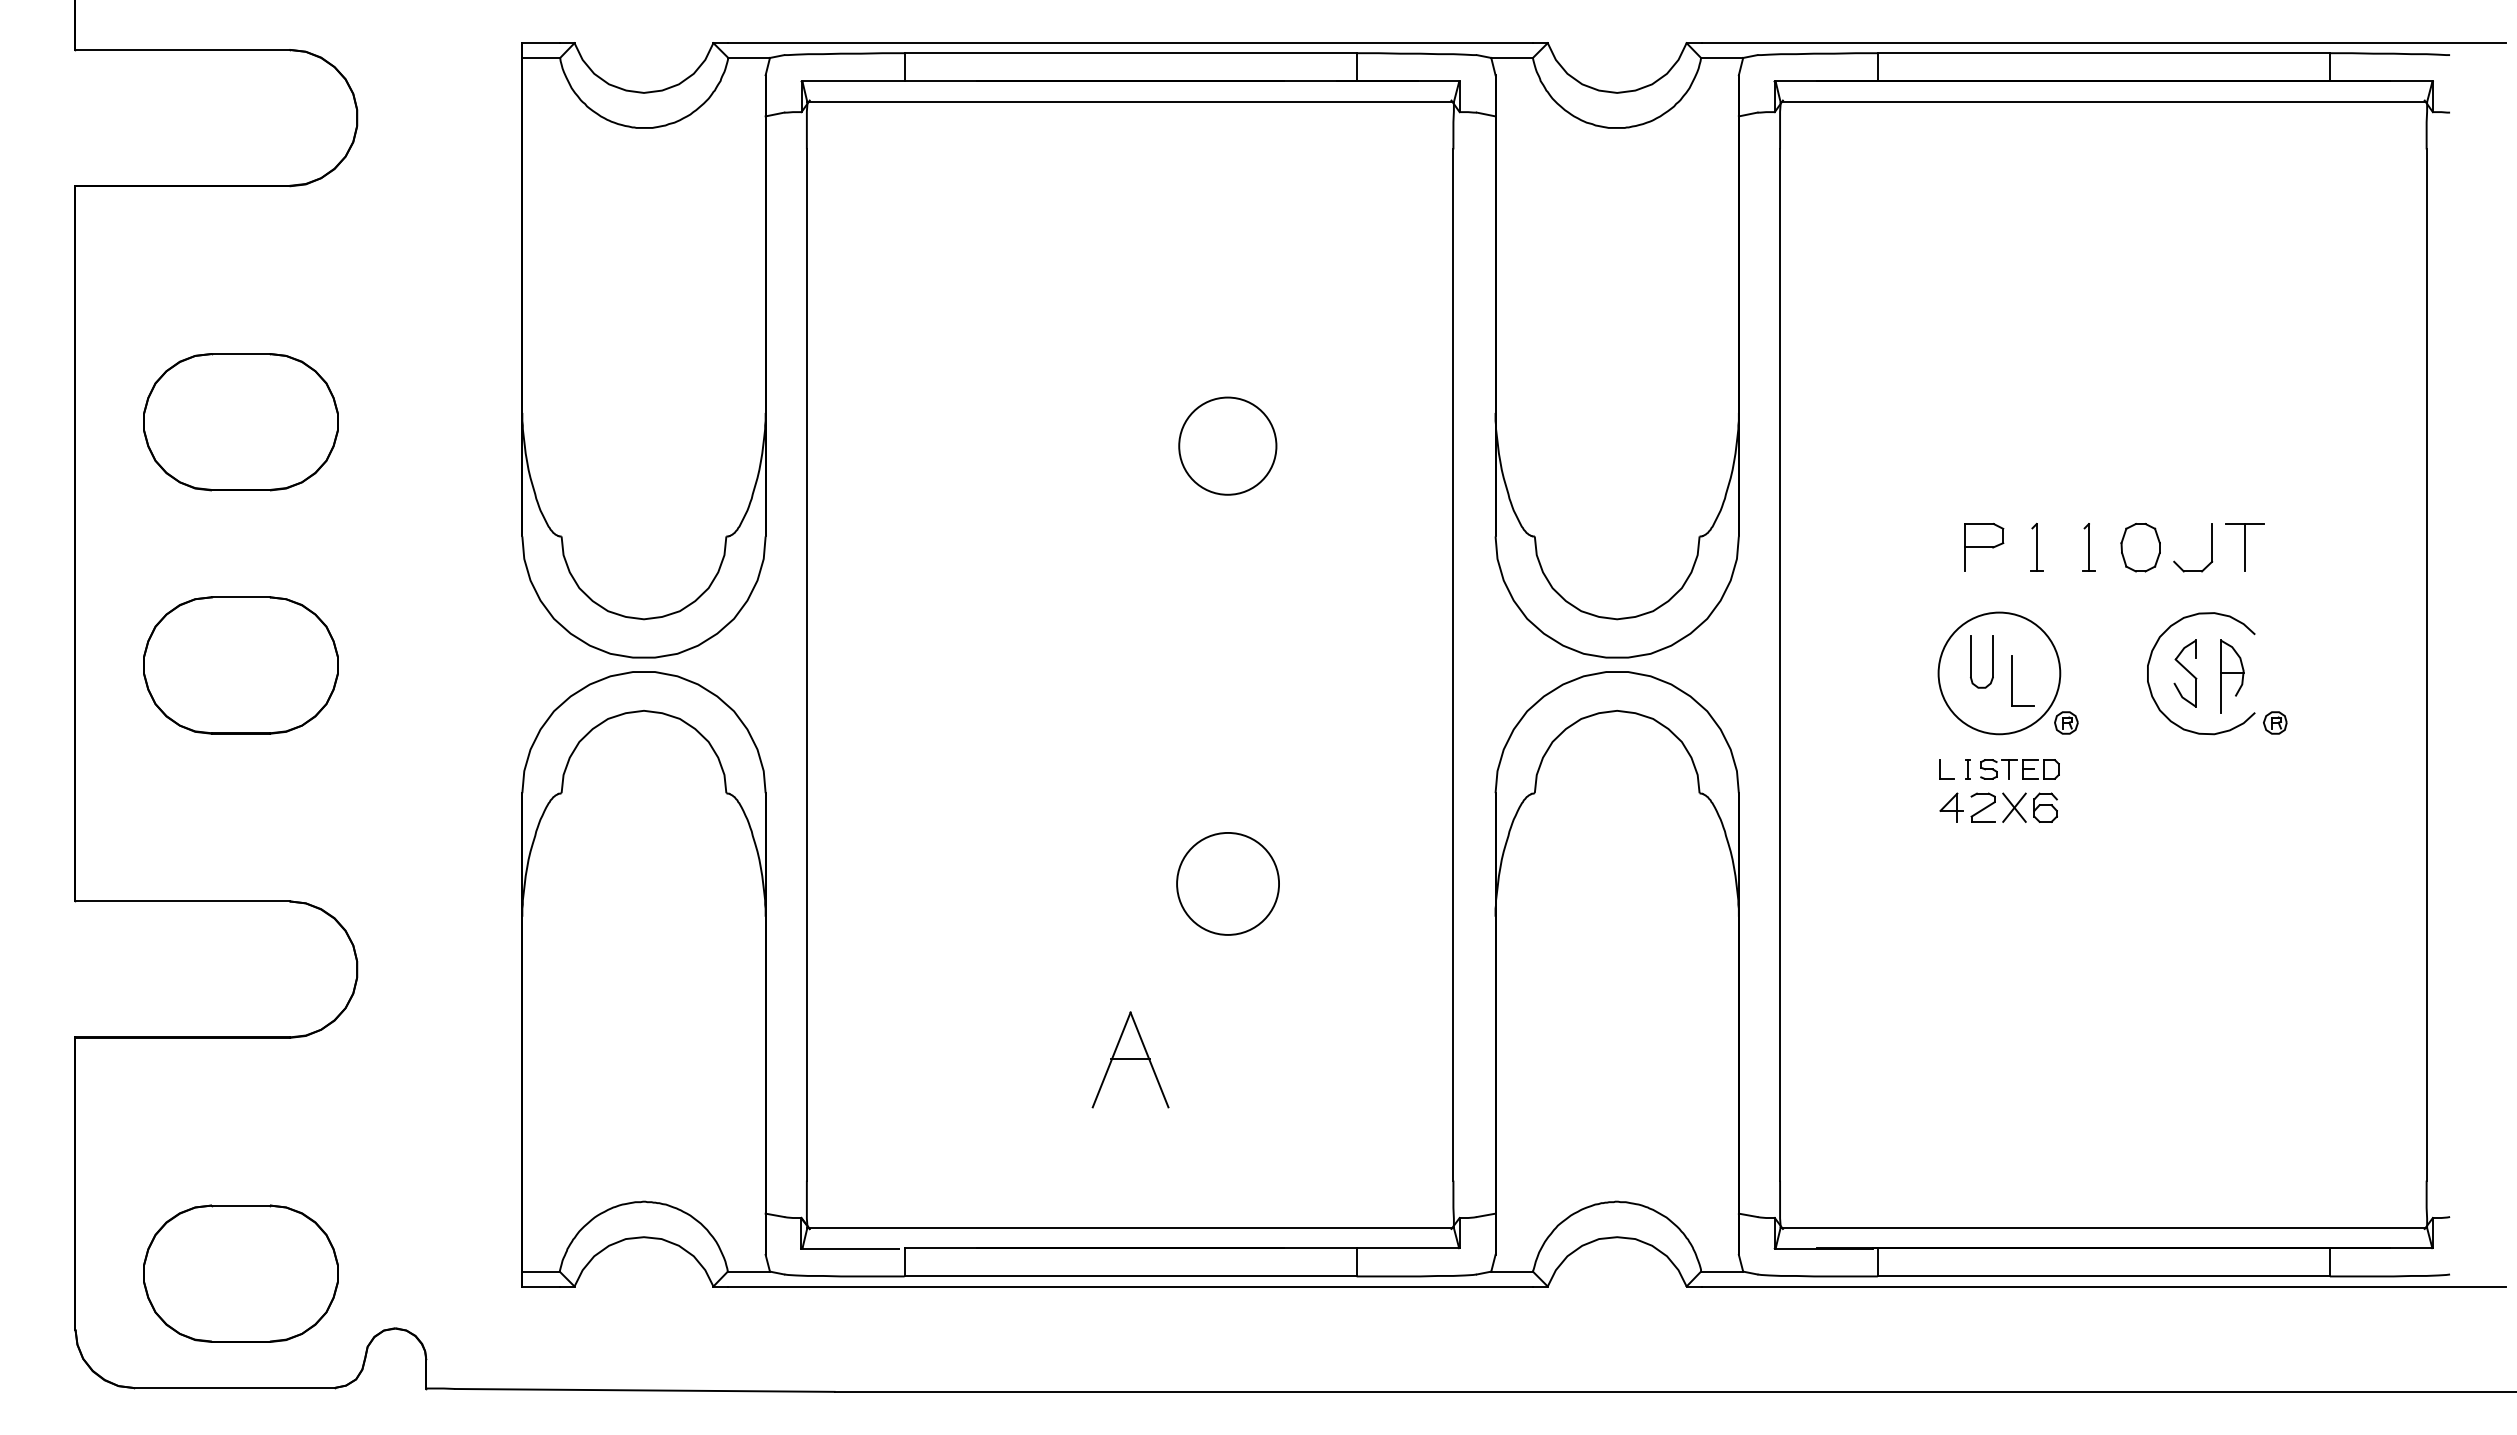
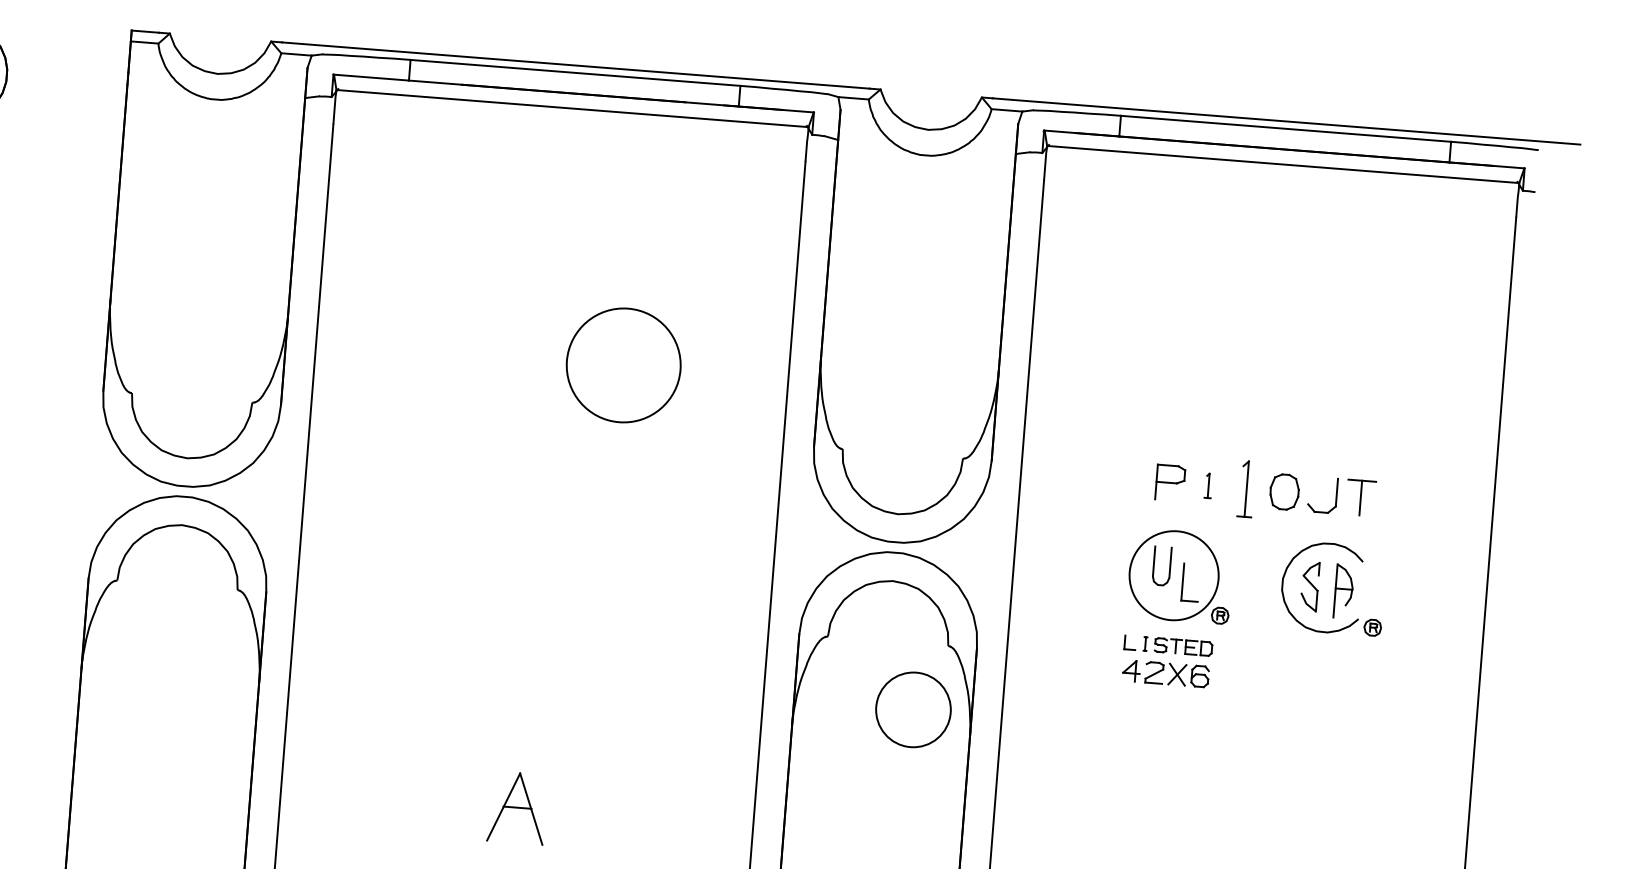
circle: (1227, 445) -> (623, 364), size x1.6
part: (2036, 546) -> (1208, 485), size x0.7
part: (2088, 547) -> (1246, 488), size x1.6
circle: (1227, 883) -> (913, 709), moved

